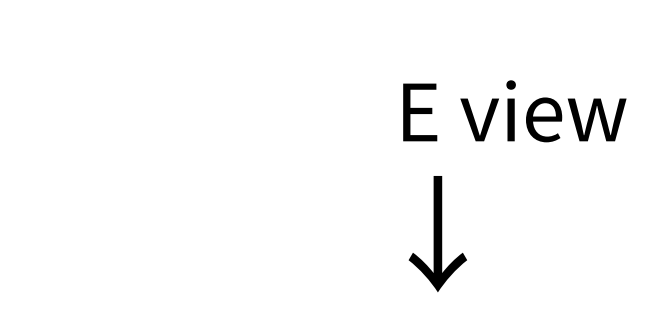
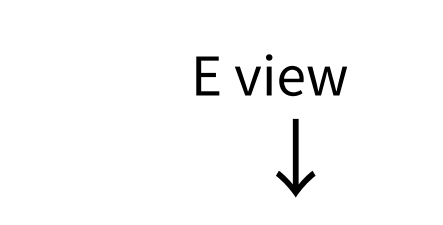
text: (514, 111) -> (271, 75), moved

